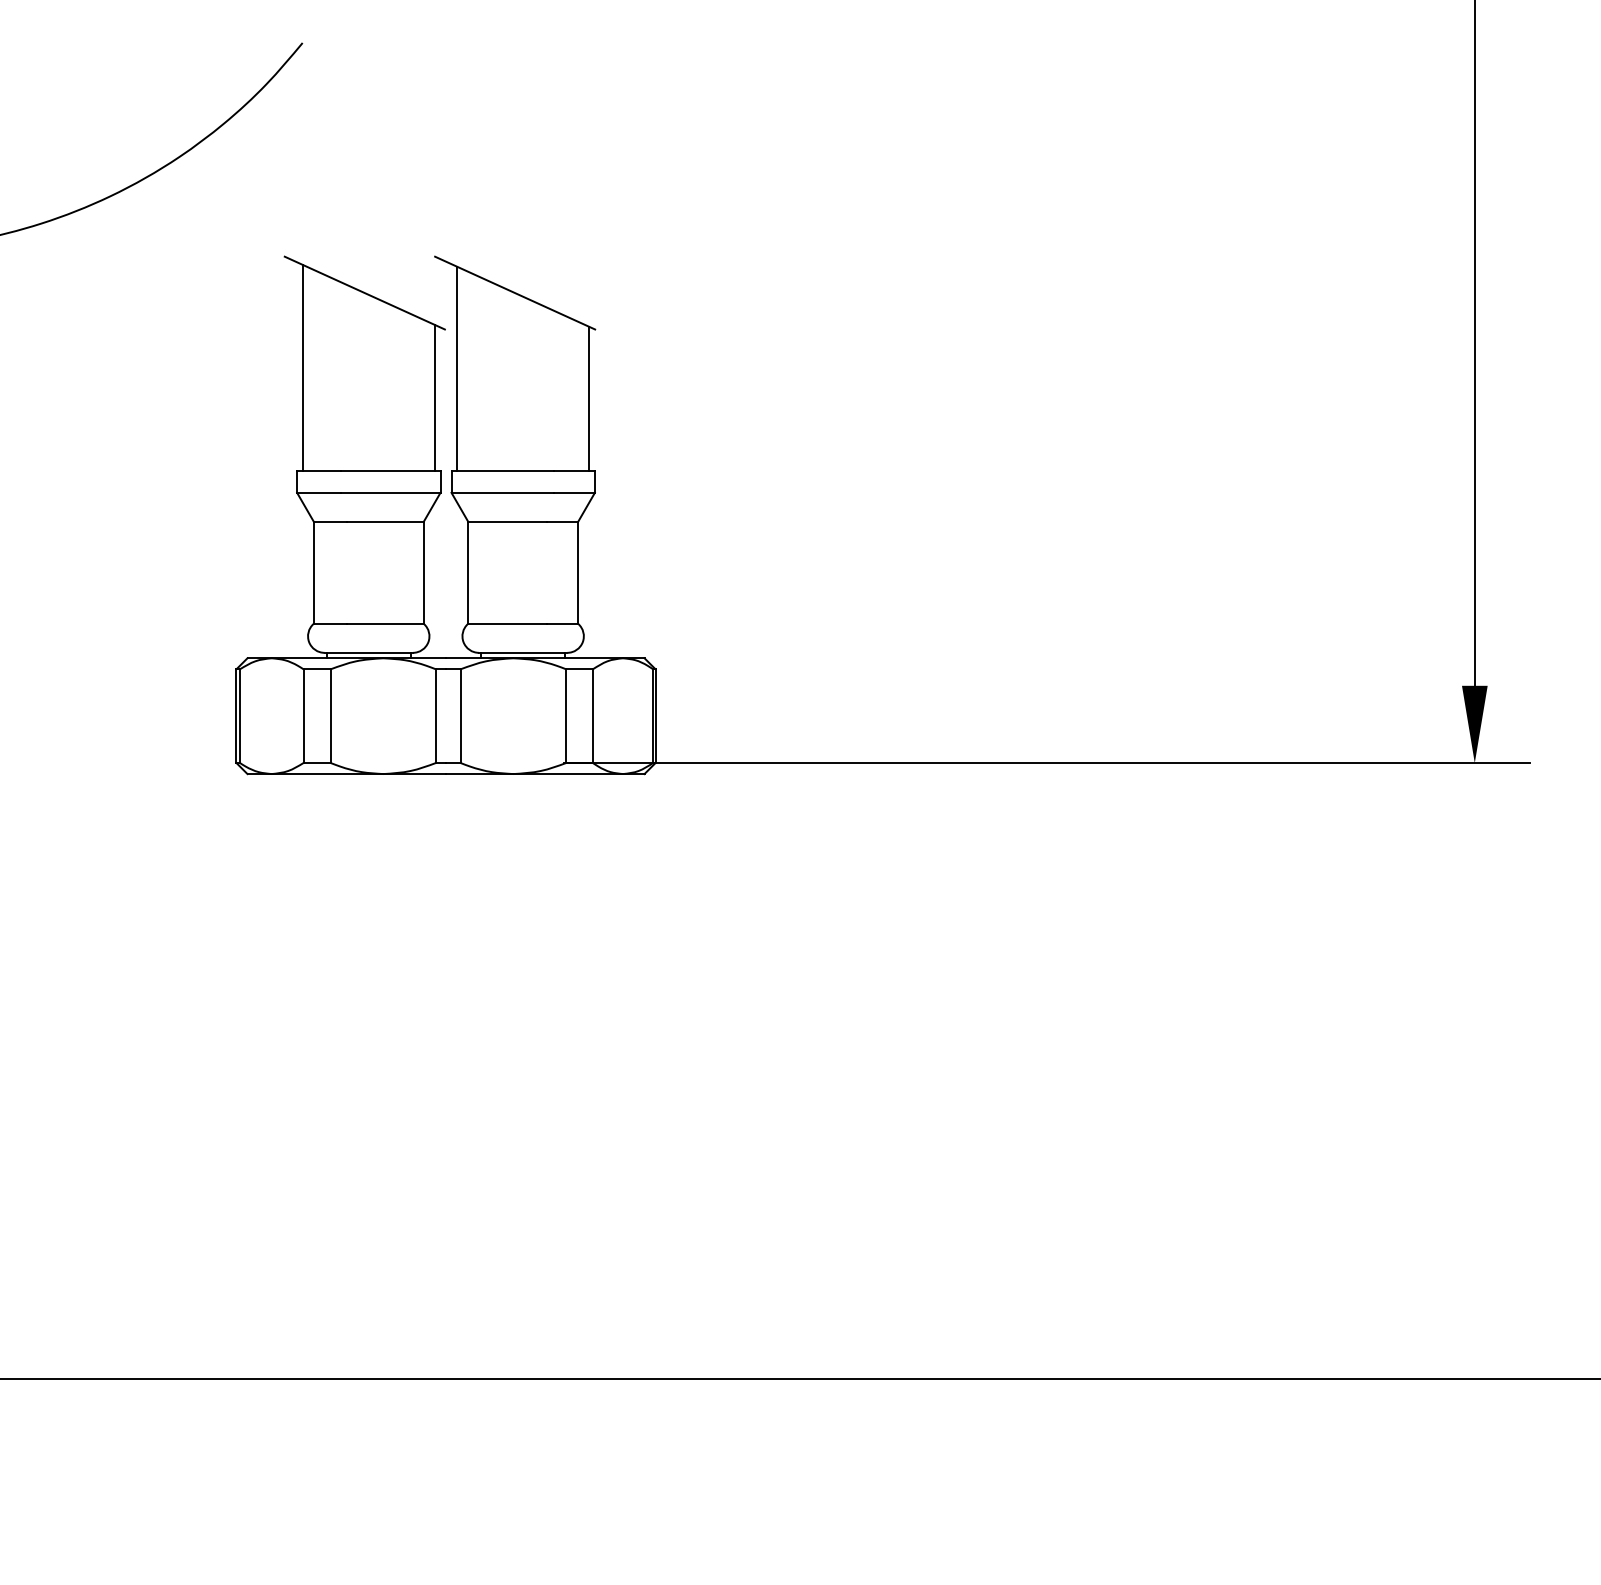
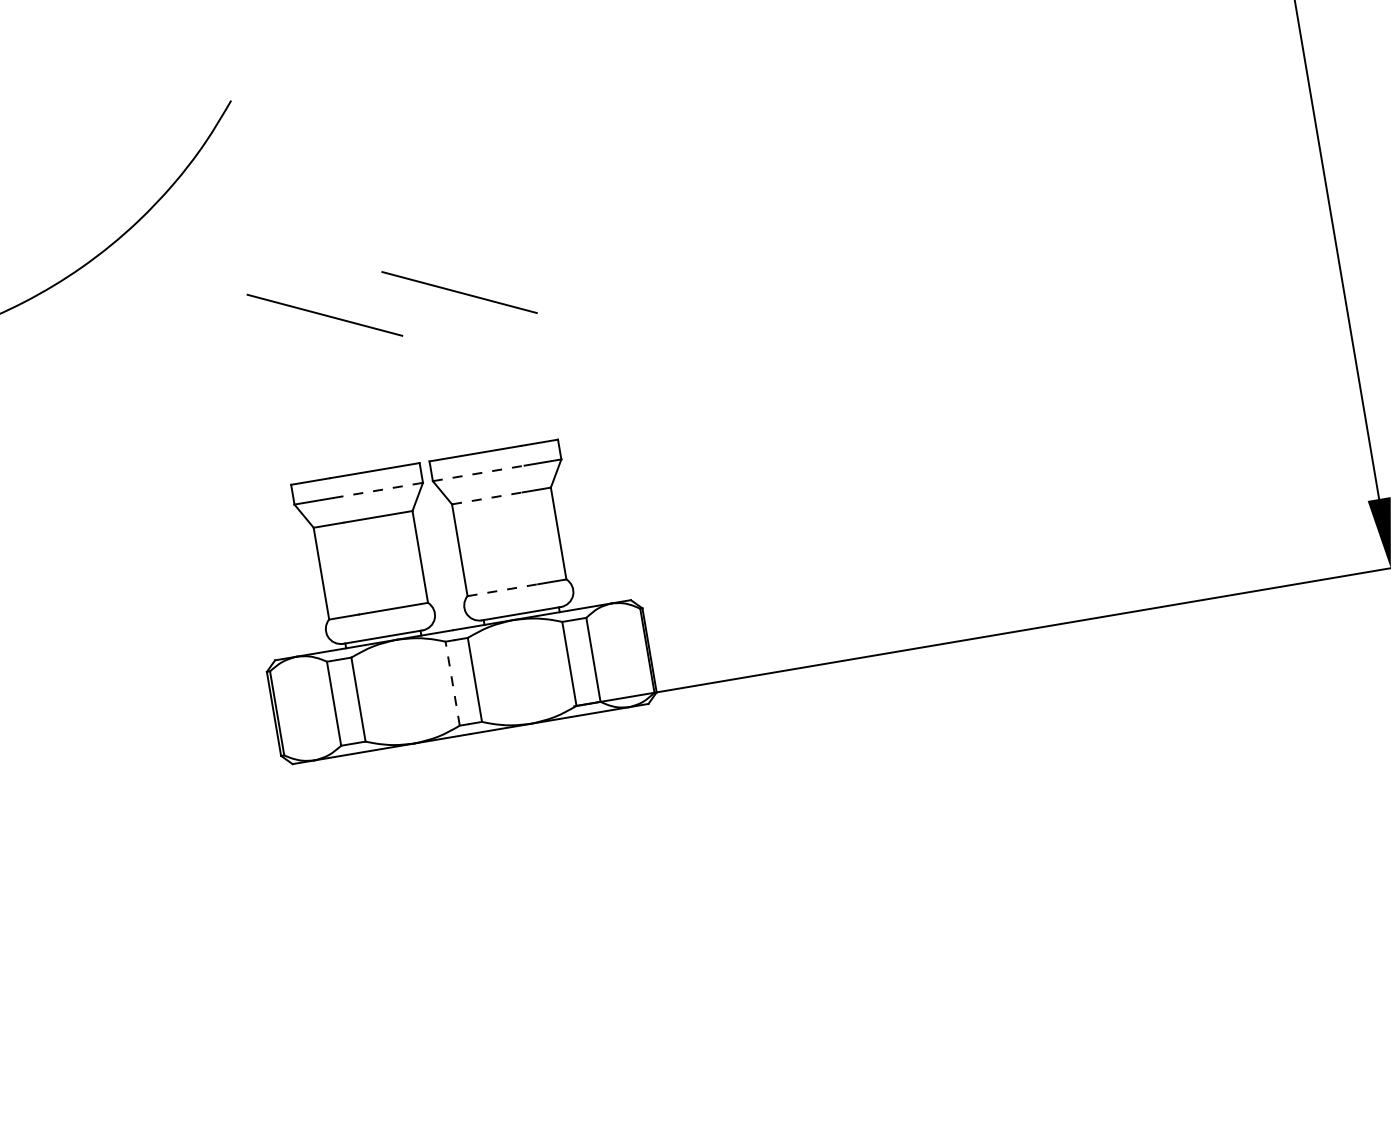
line: (302, 367) -> (280, 391), removed
line: (457, 368) -> (419, 368), removed
line: (434, 397) -> (403, 398), removed
line: (589, 398) -> (542, 375), removed
line: (390, 492) -> (378, 490), solid -> dashed
line: (503, 492) -> (479, 472), solid -> dashed
line: (507, 521) -> (487, 498), solid -> dashed
line: (507, 623) -> (502, 589), solid -> dashed
line: (435, 716) -> (452, 684), solid -> dashed

